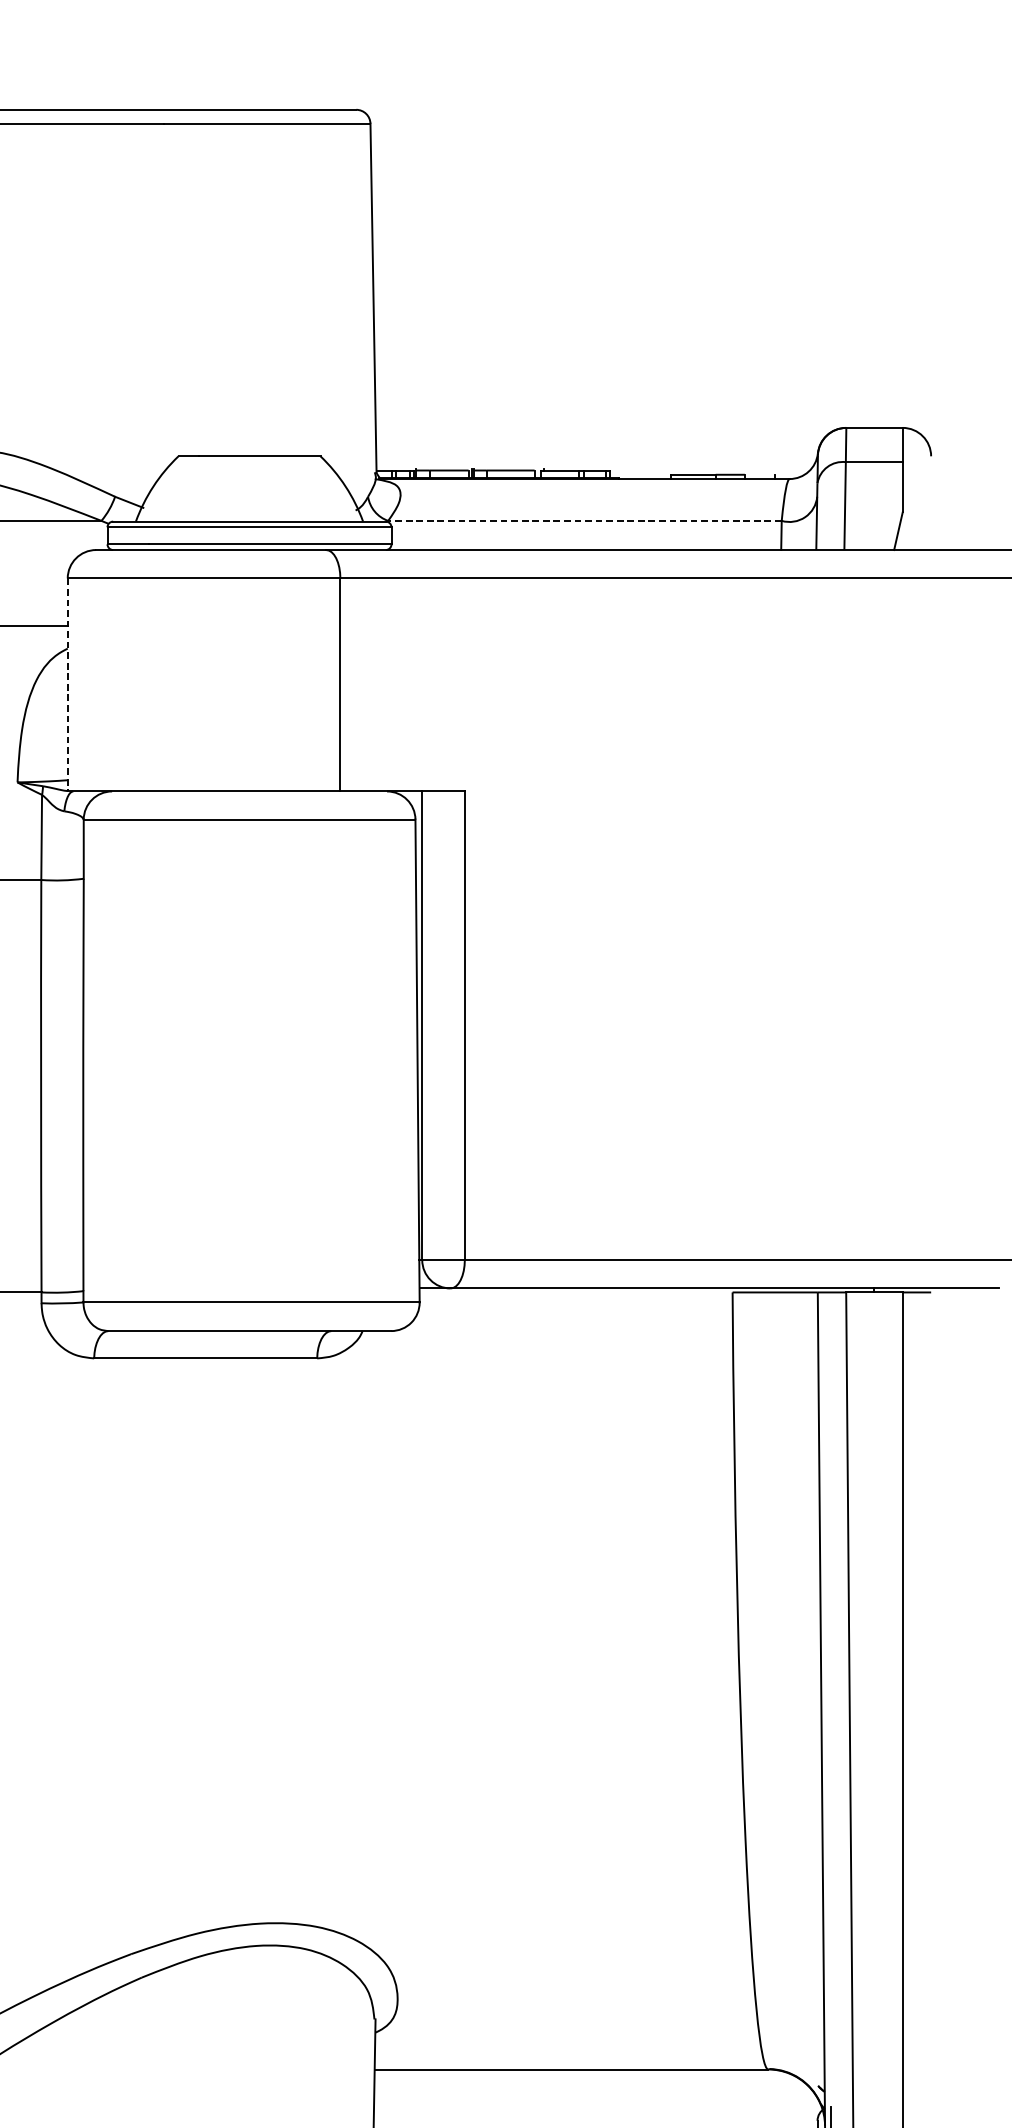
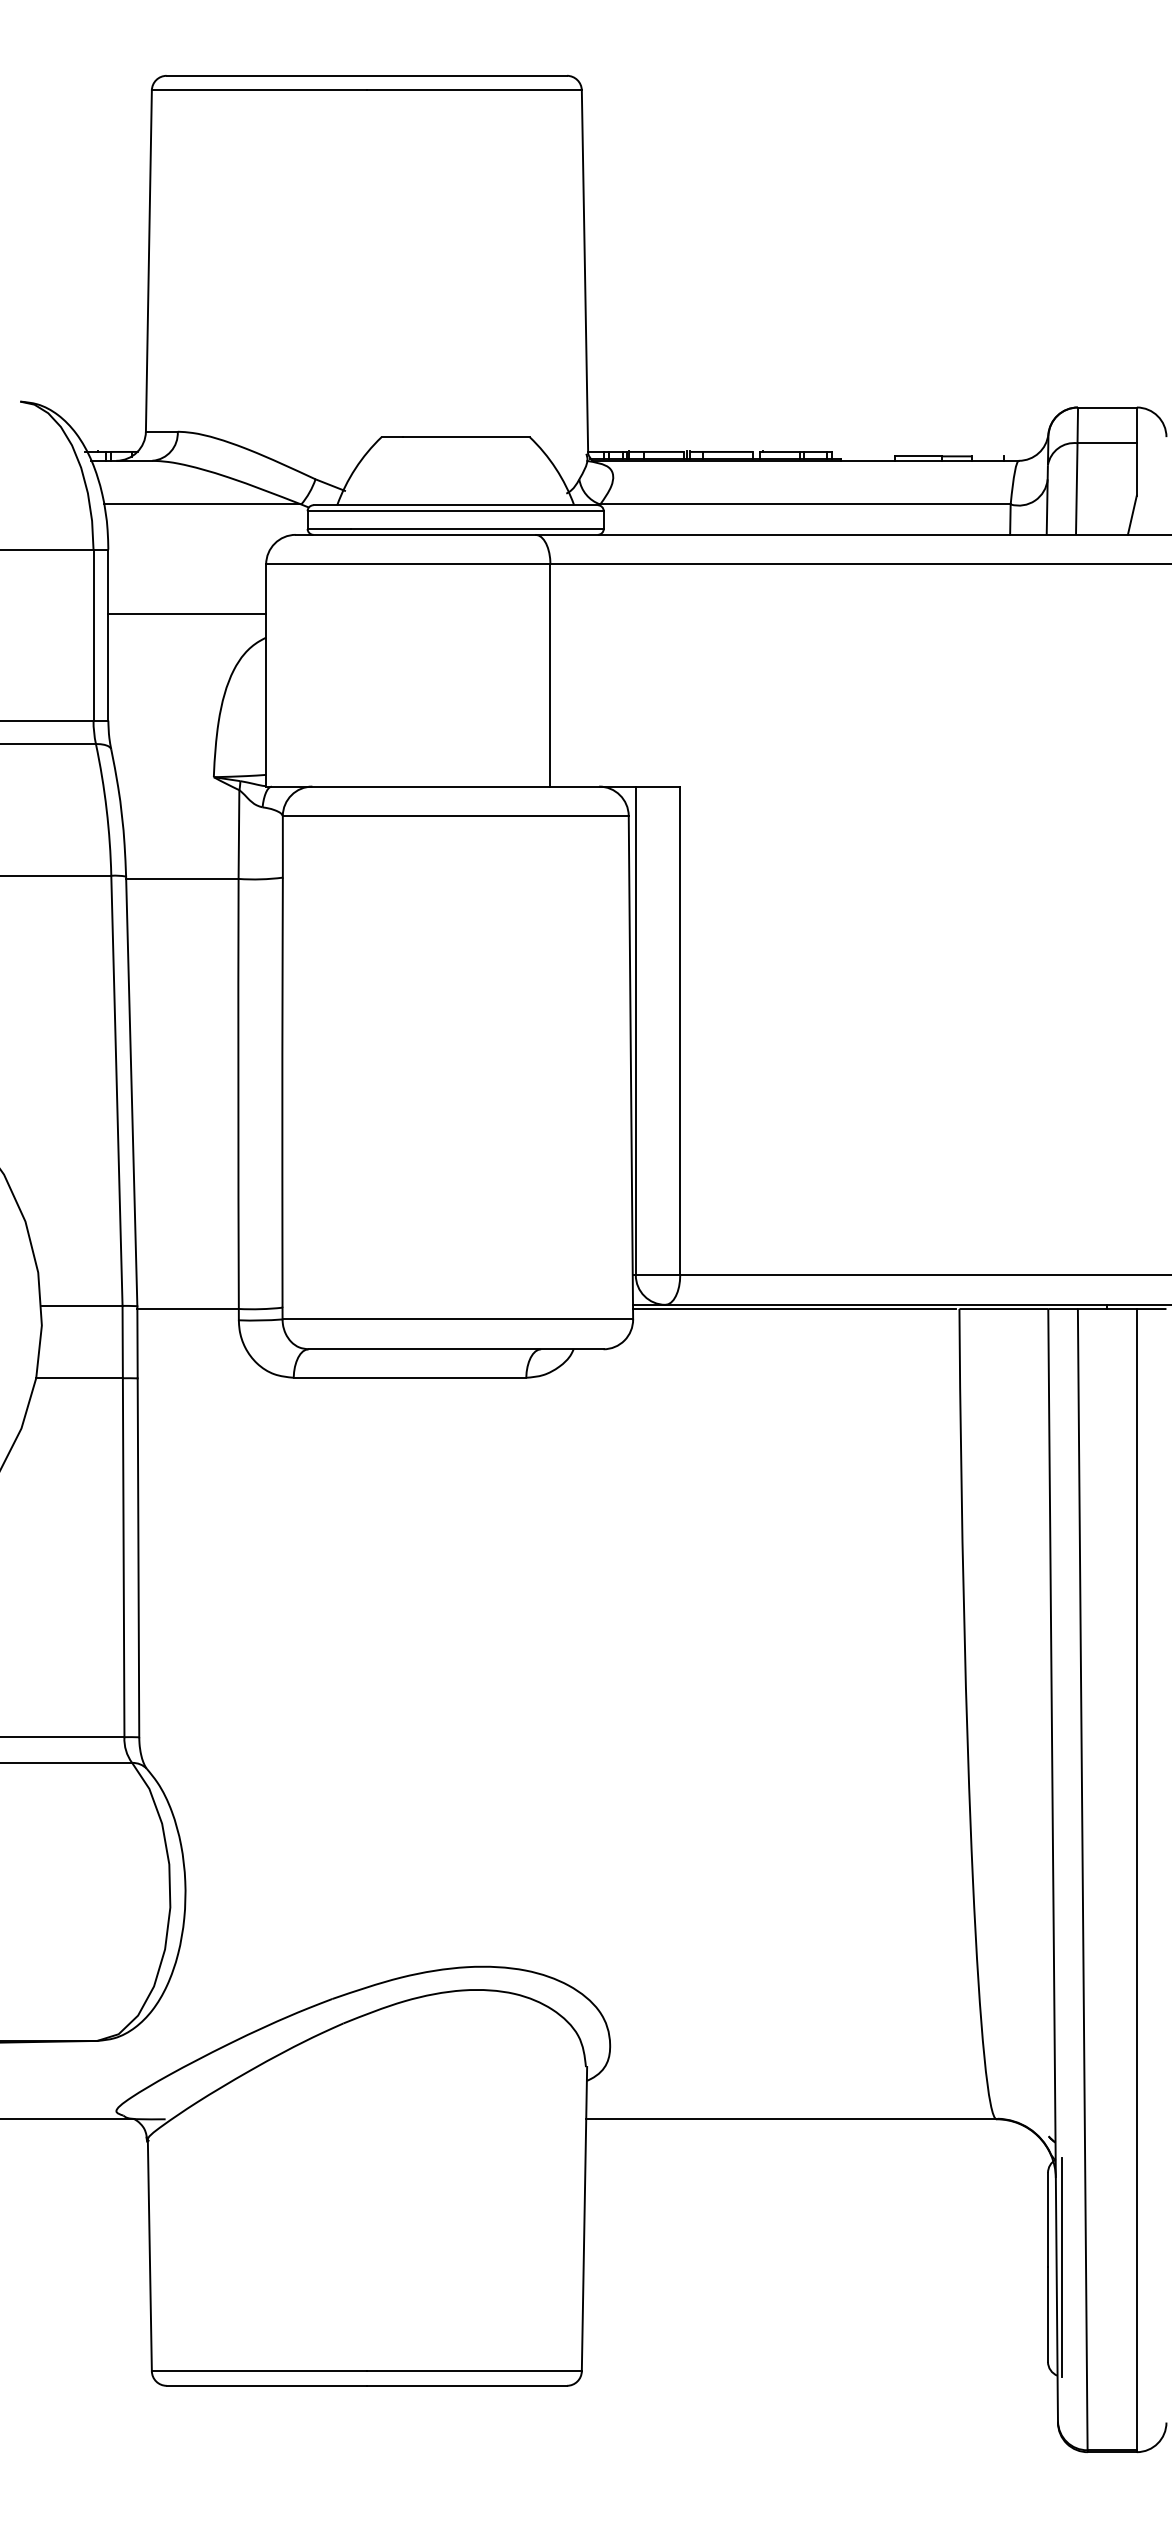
line: (584, 520) -> (804, 504), dashed -> solid
line: (68, 685) -> (266, 676), dashed -> solid
line: (574, 1291) -> (794, 1308), added

